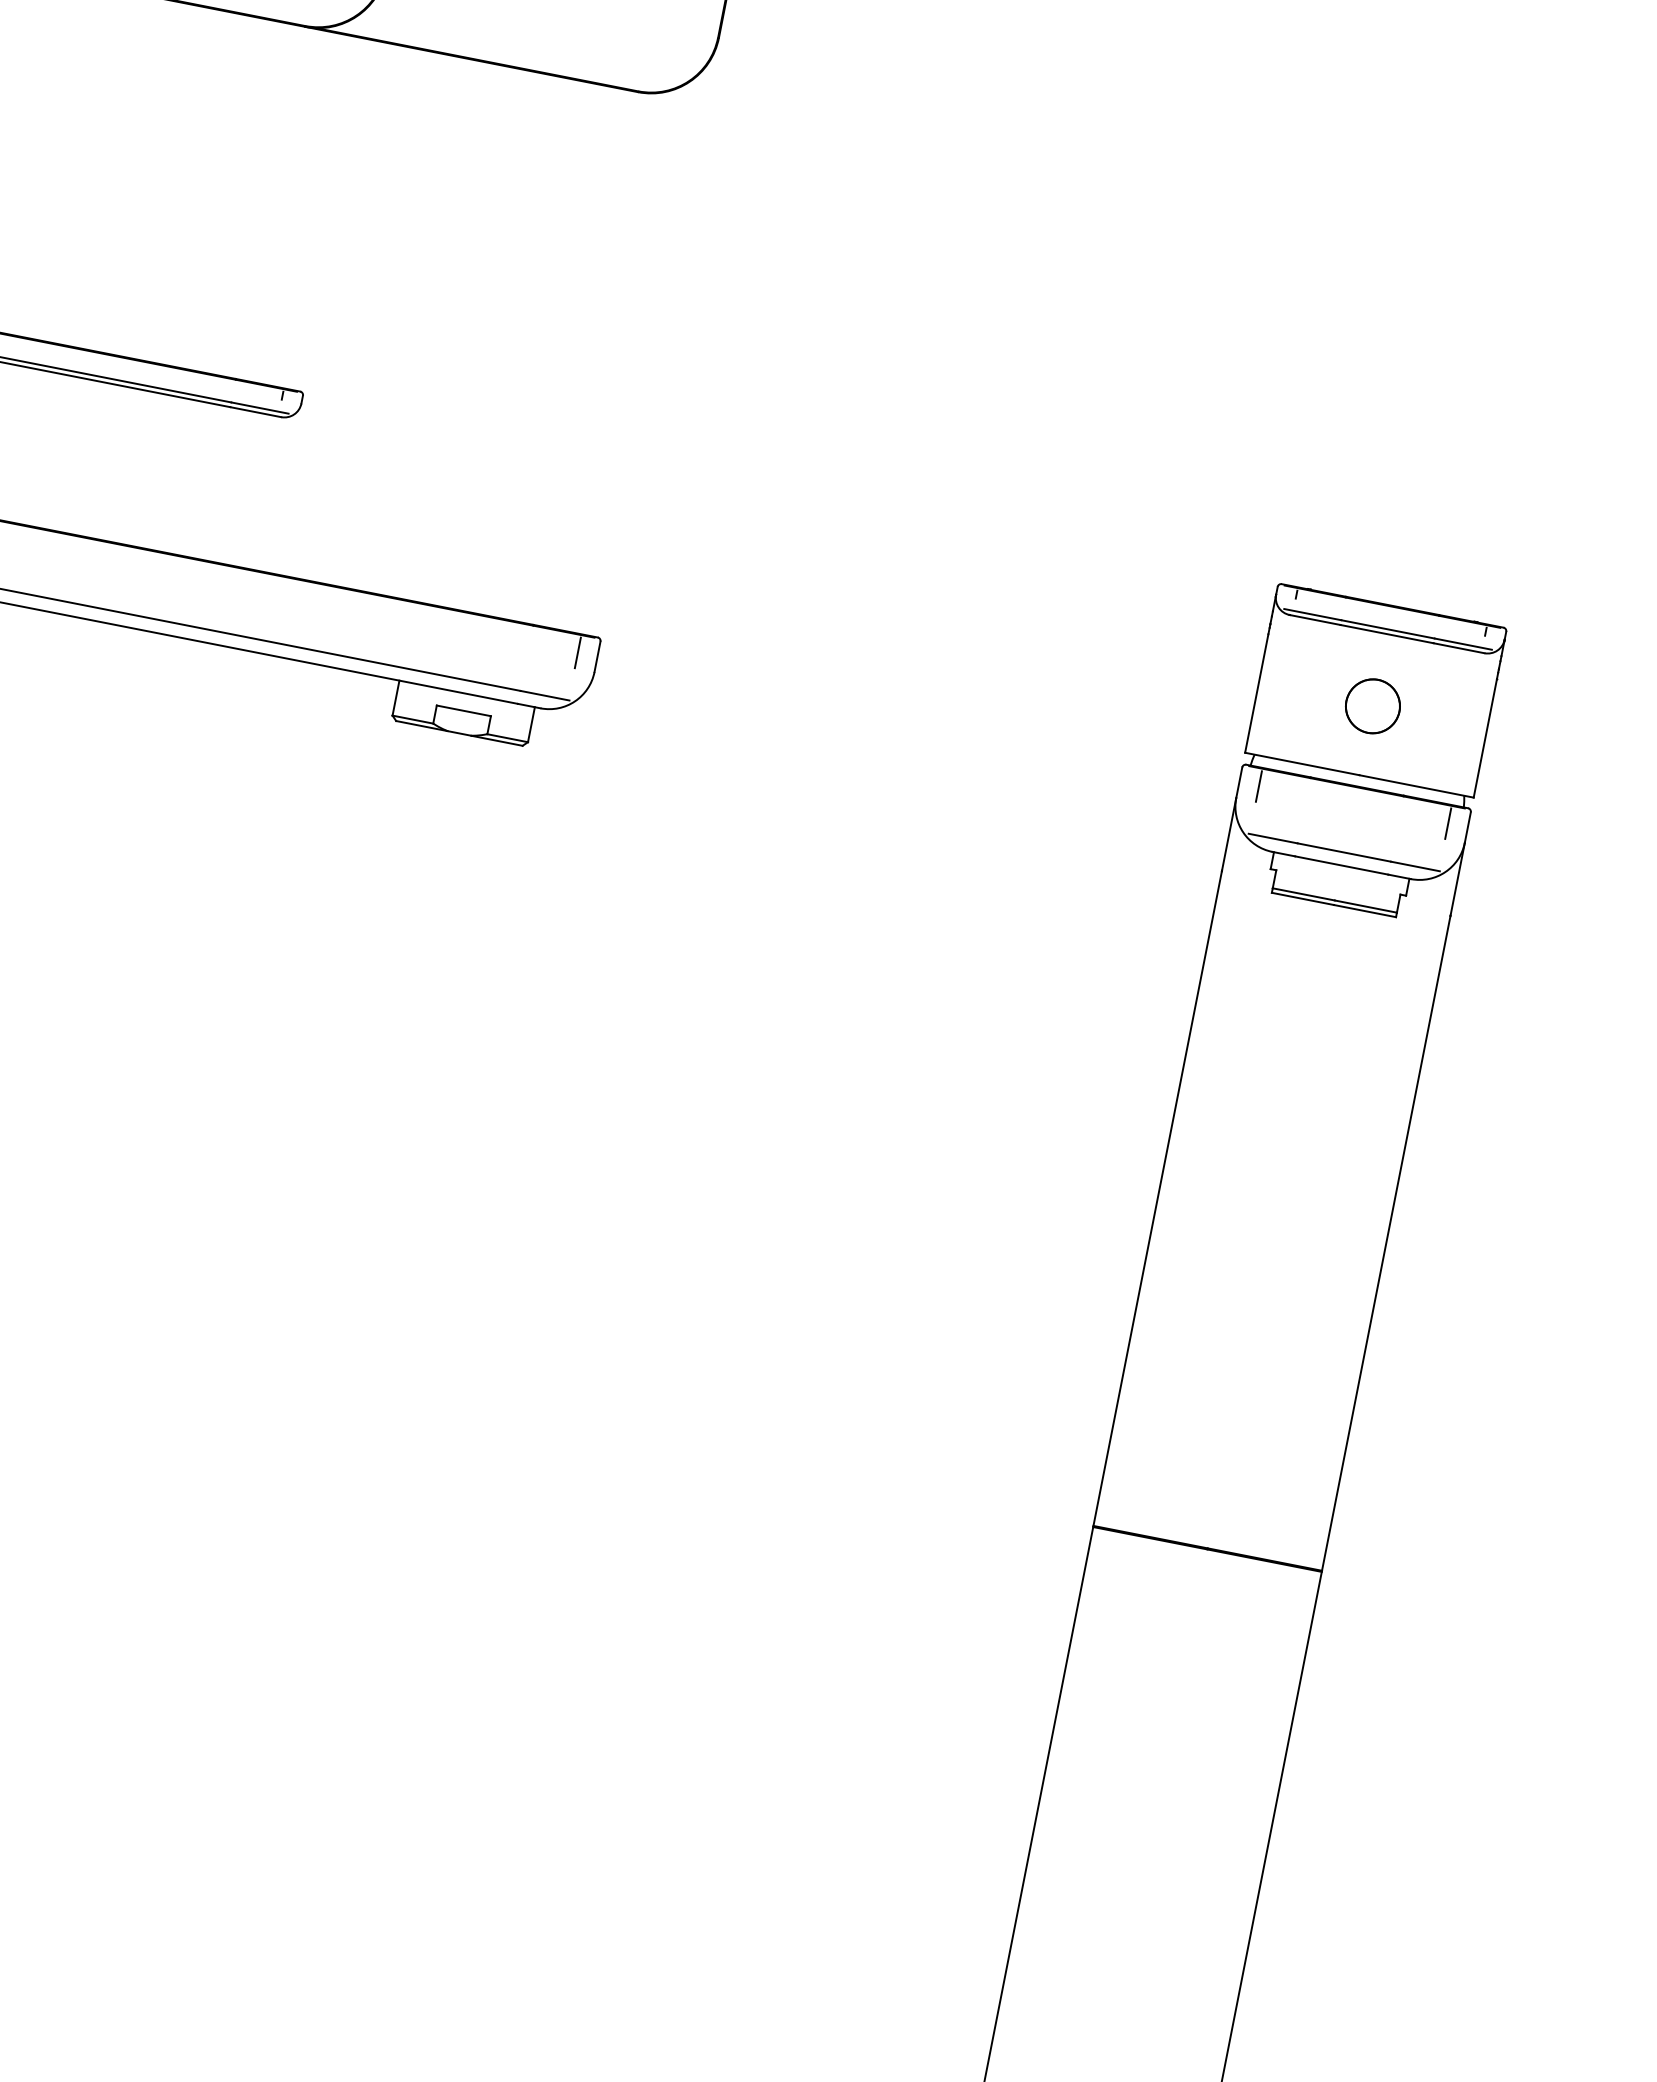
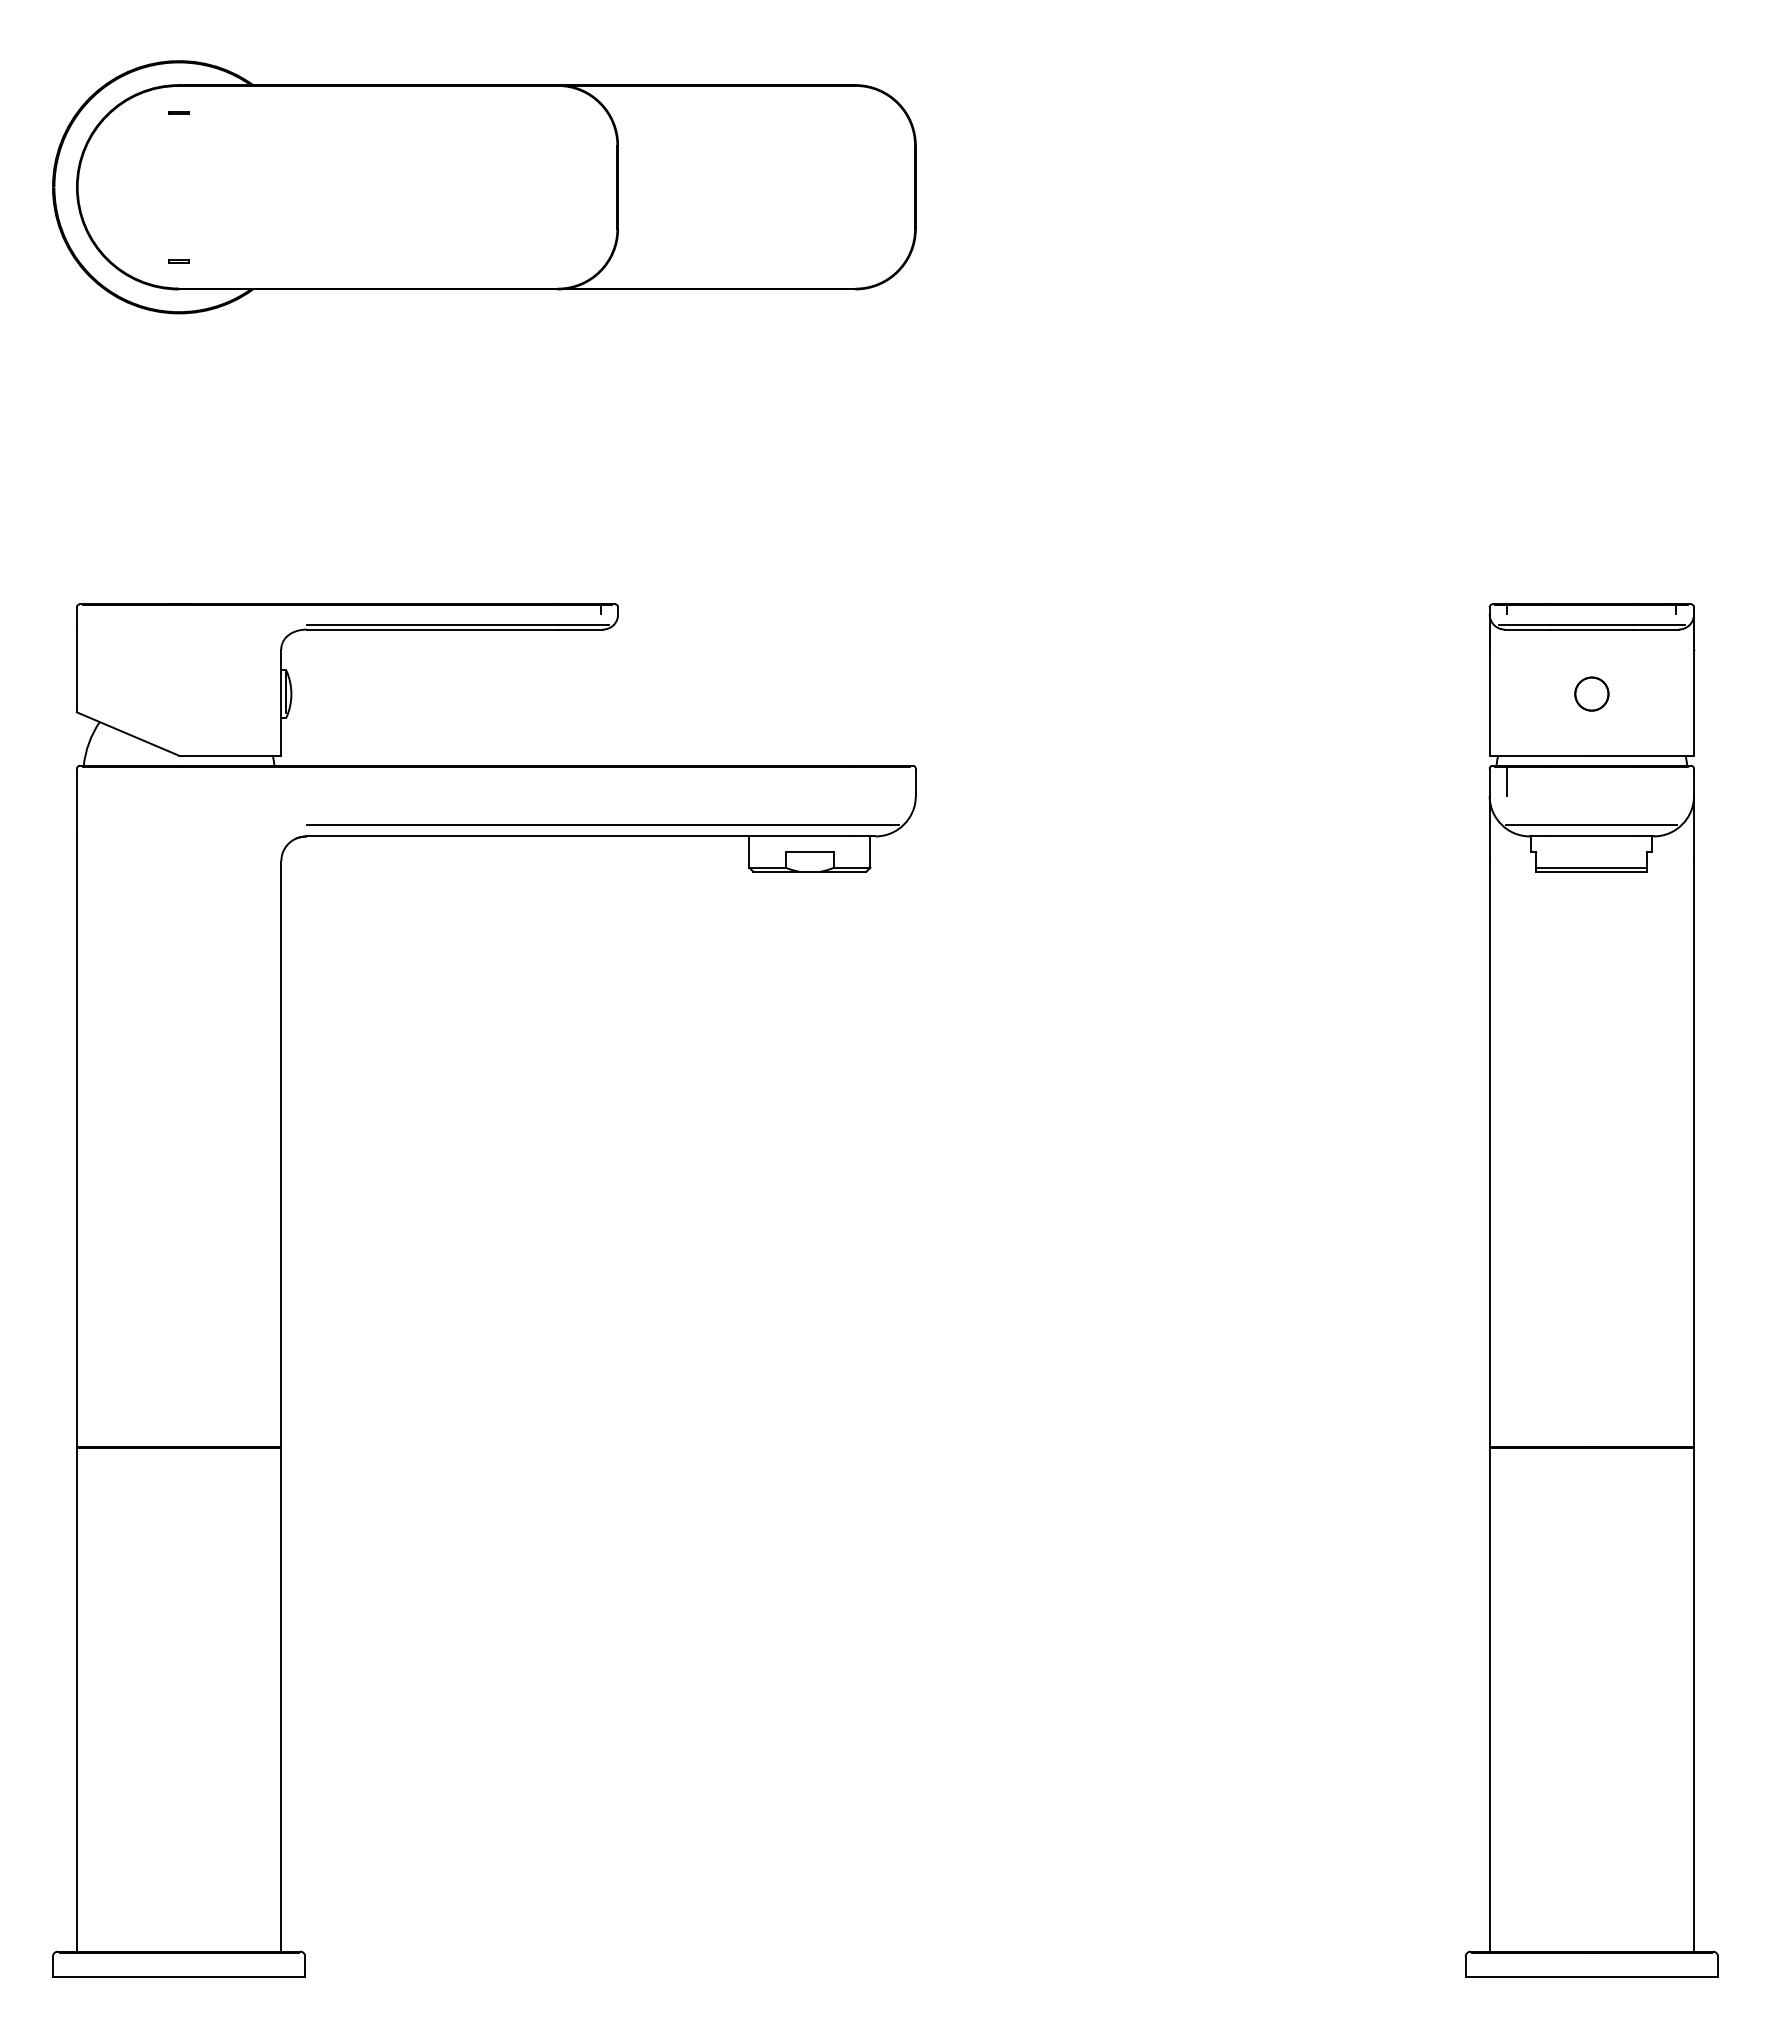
line: (578, 653) -> (898, 782), removed
circle: (1372, 705) -> (1591, 693), size x0.7
line: (1448, 823) -> (1676, 782), removed

